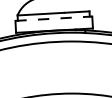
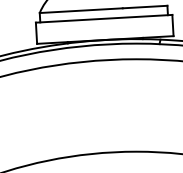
line: (54, 18) -> (105, 18), dashed -> solid

